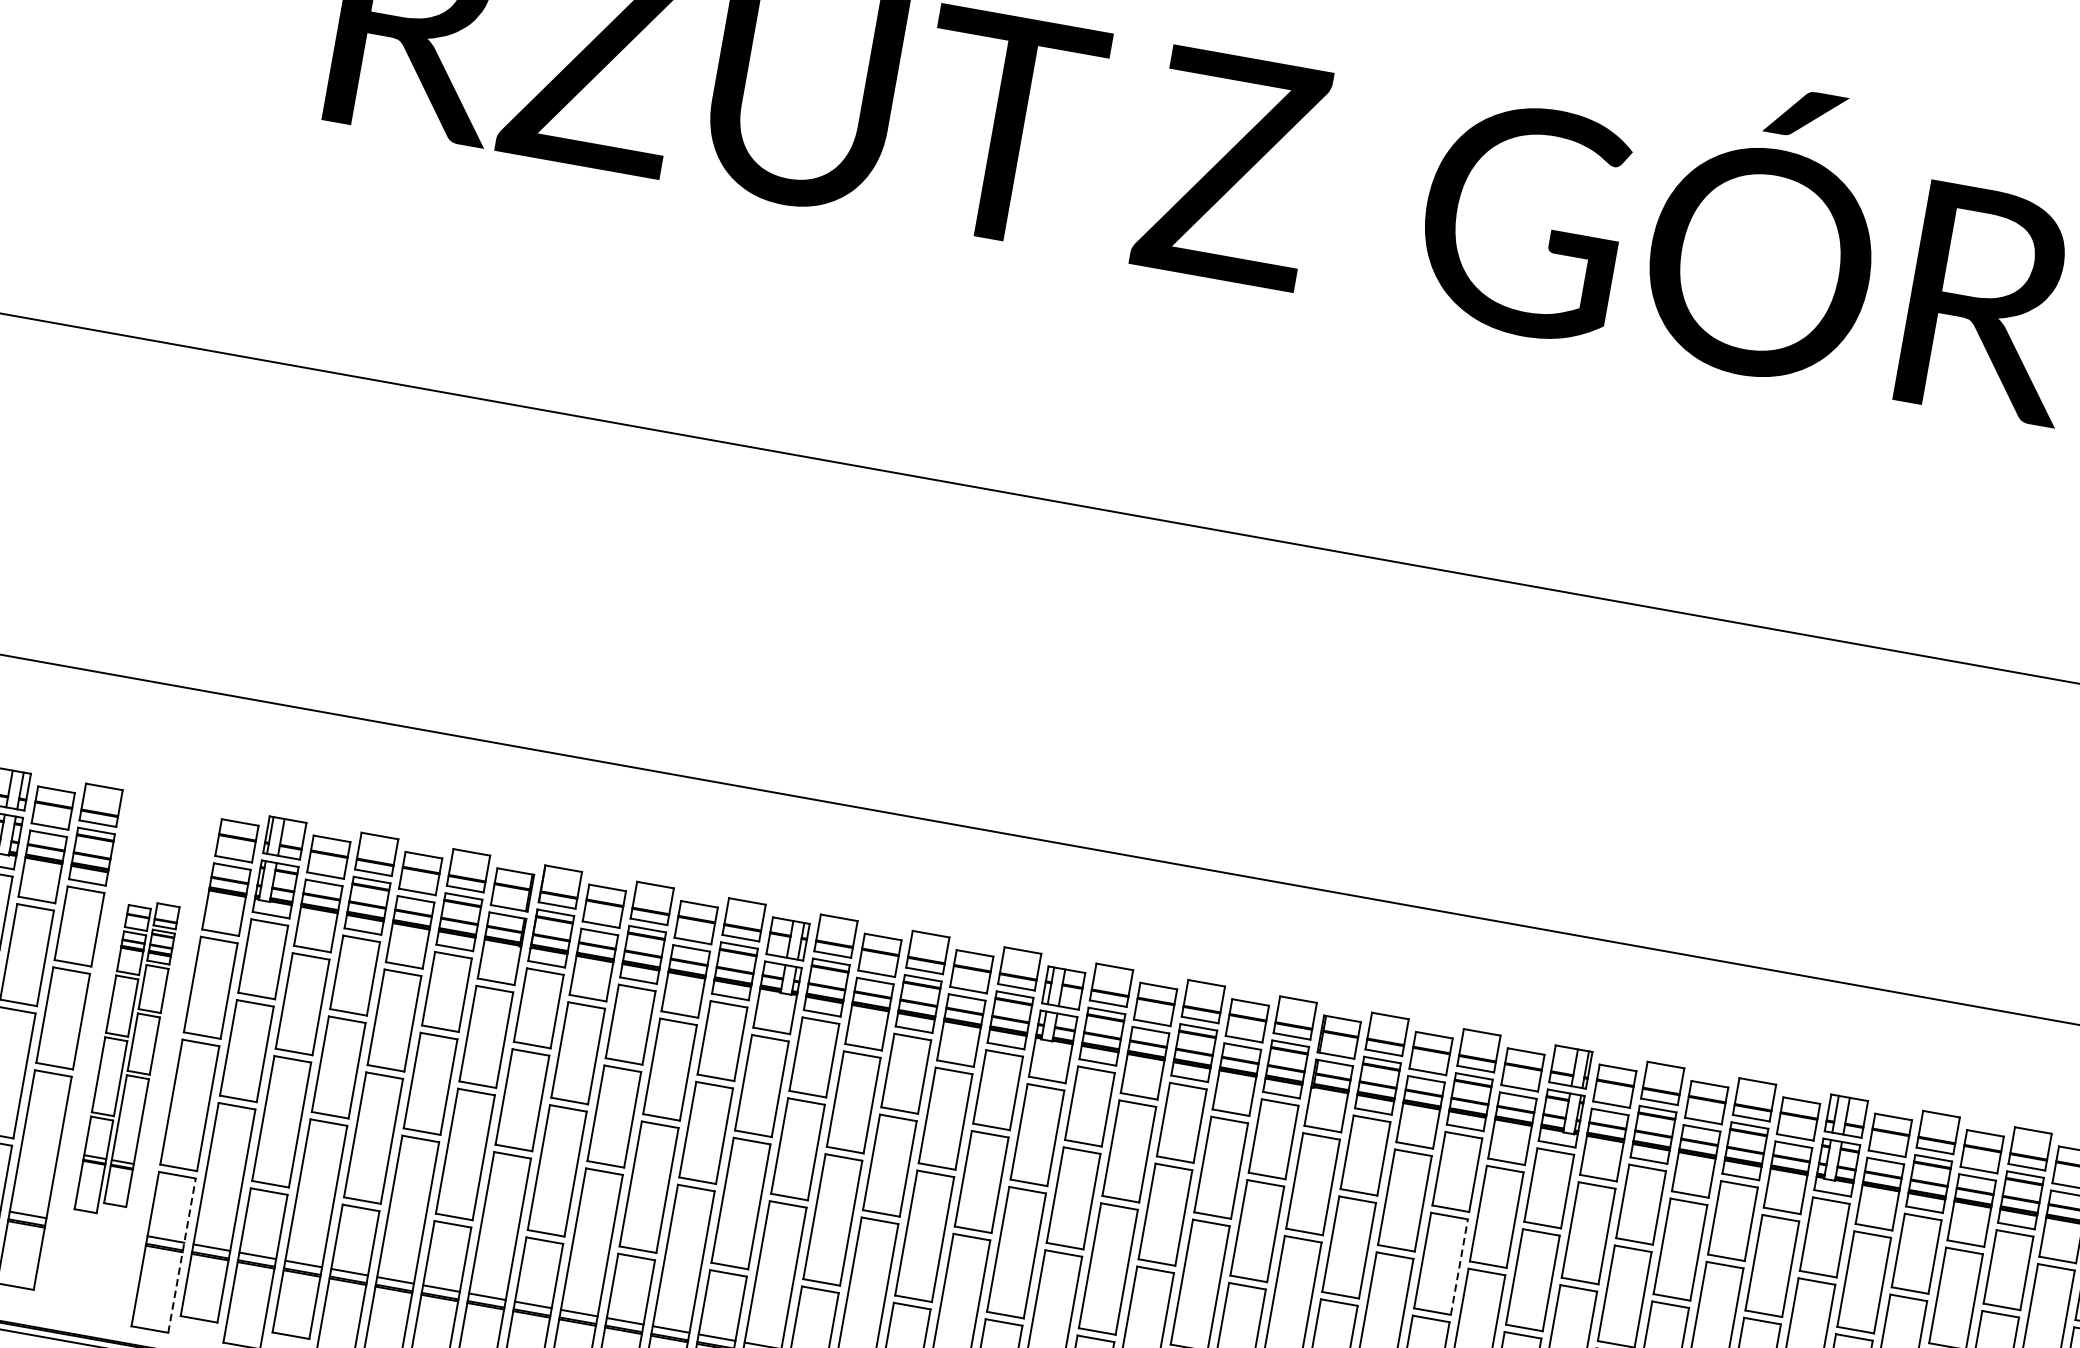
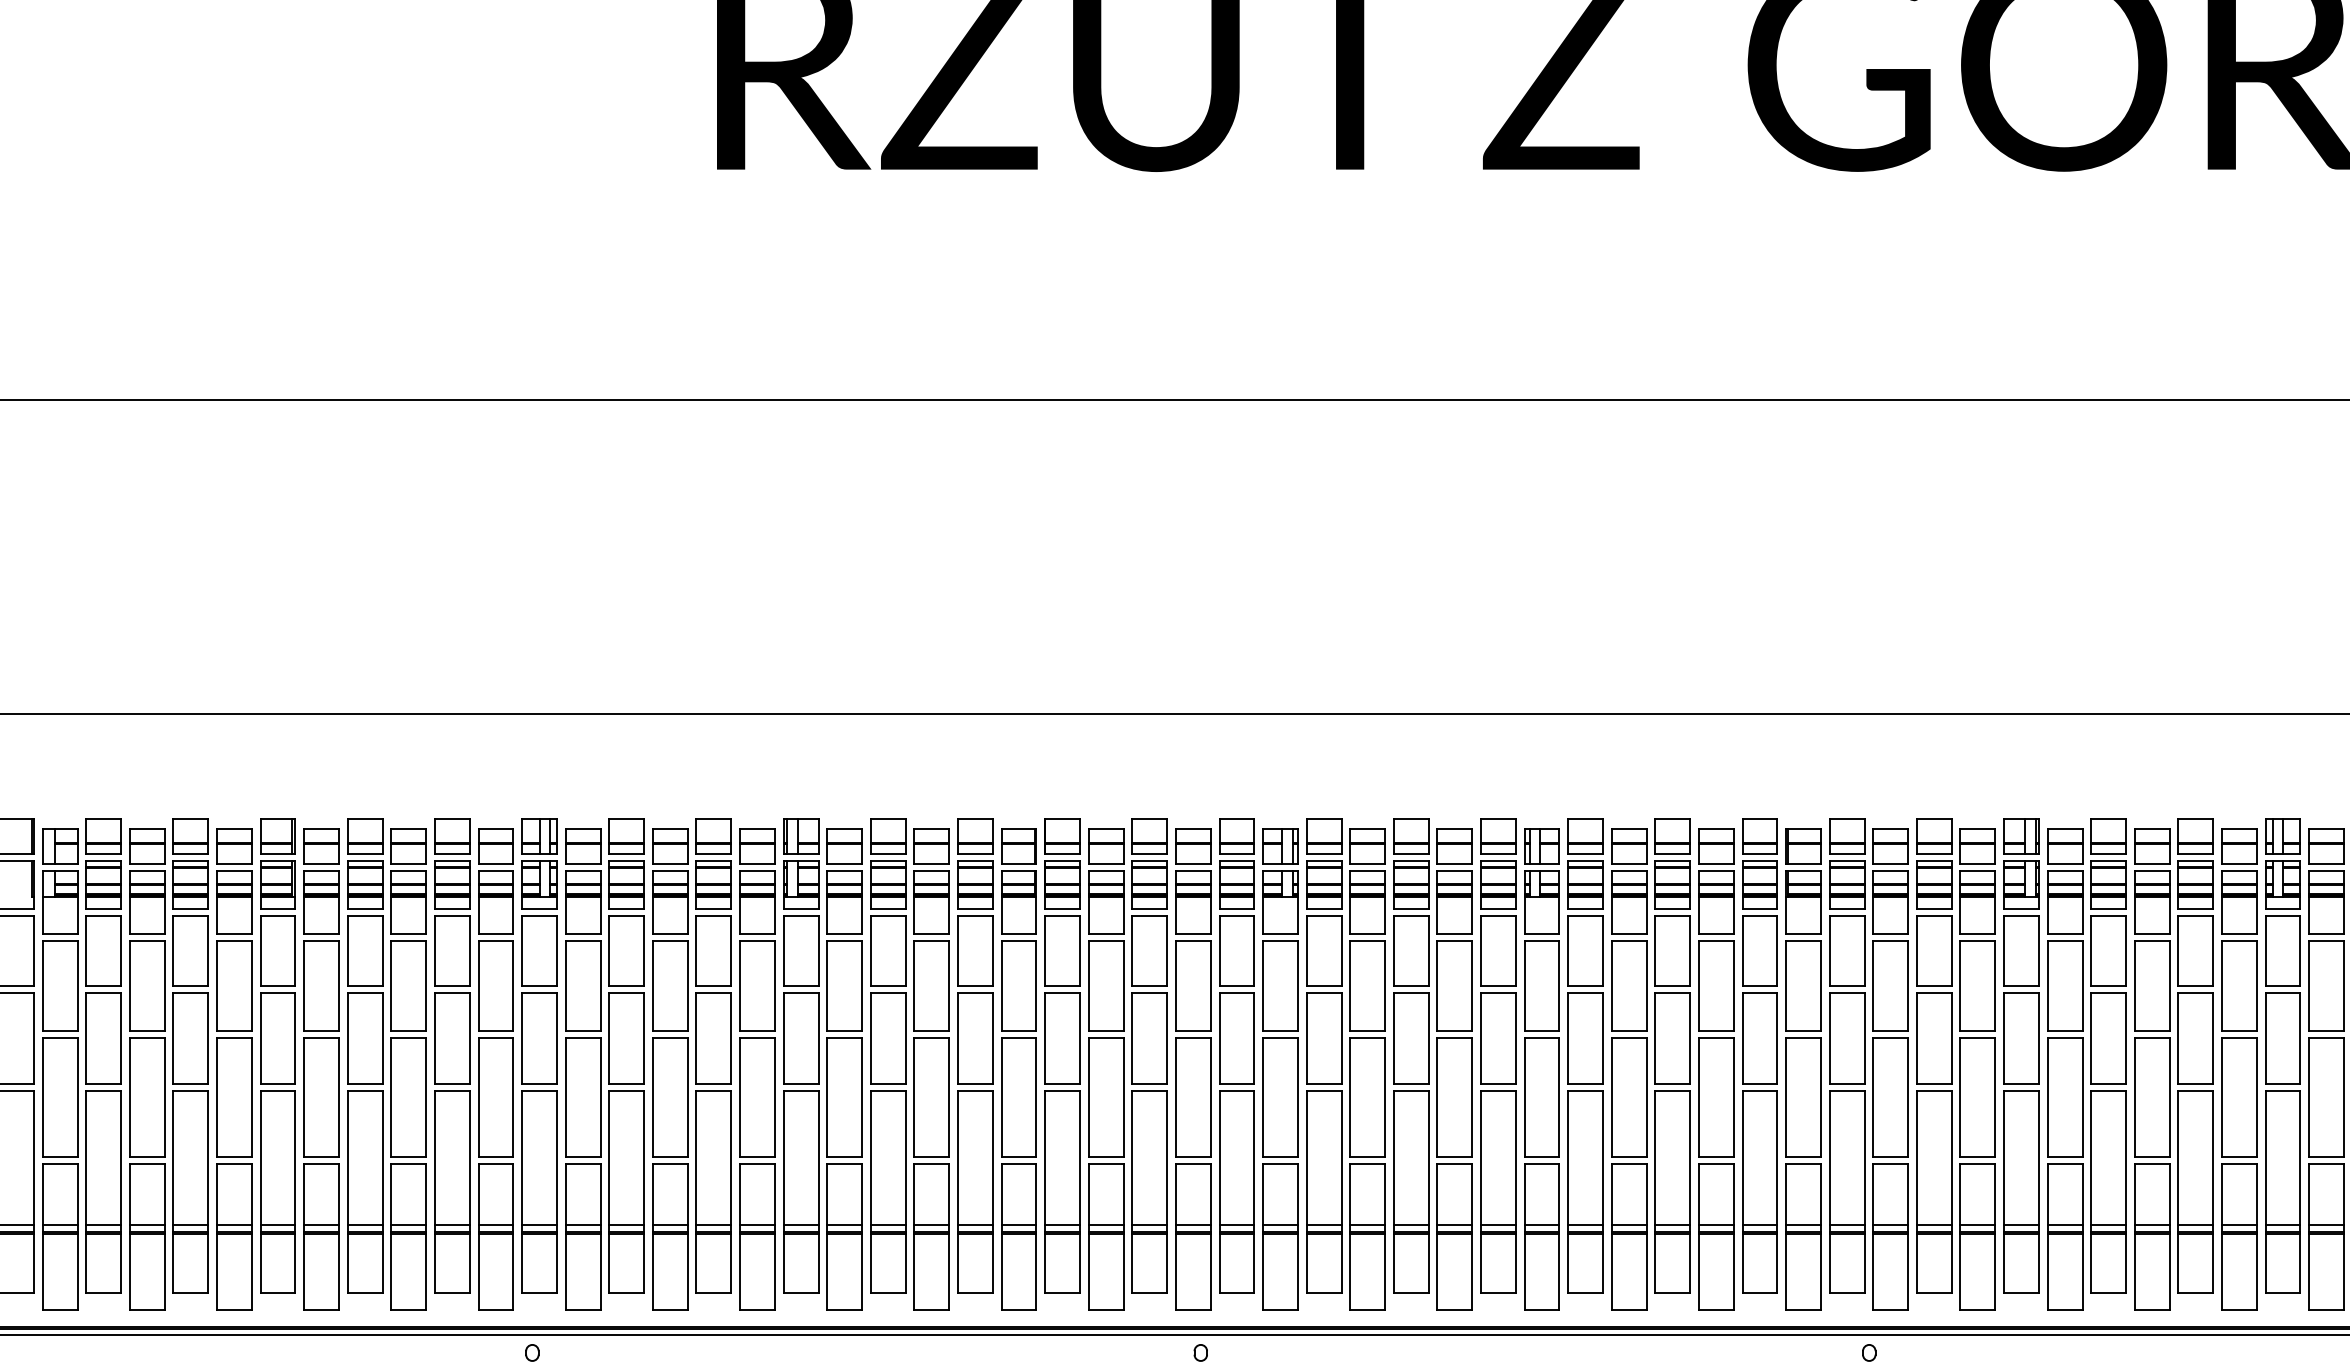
part: (126, 1058) -> (691, 1064), size x1.67
line: (181, 1254) -> (774, 1236), dashed -> solid
line: (1459, 1266) -> (1951, 1037), dashed -> solid

